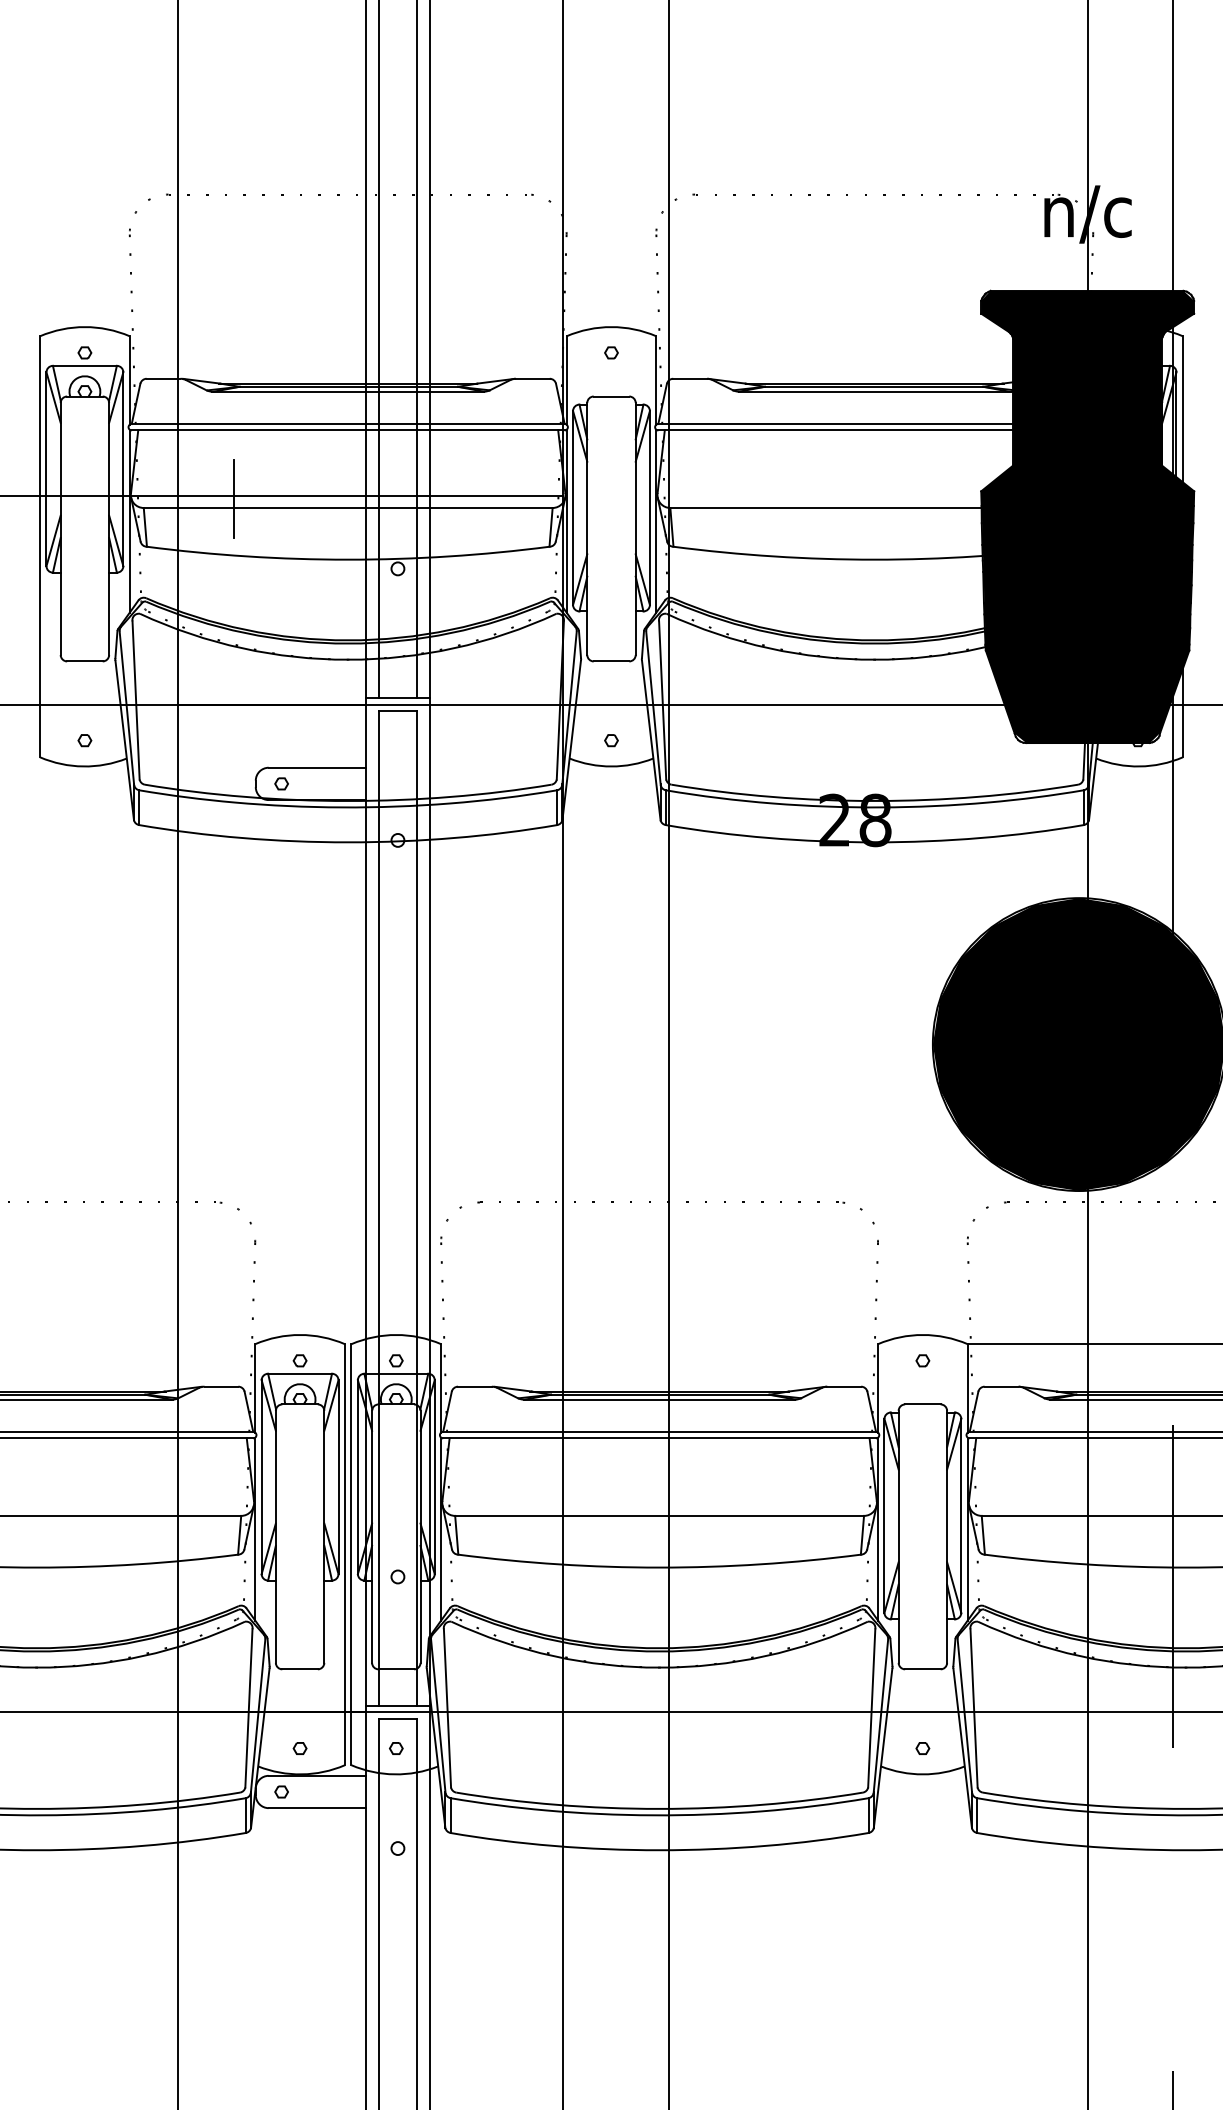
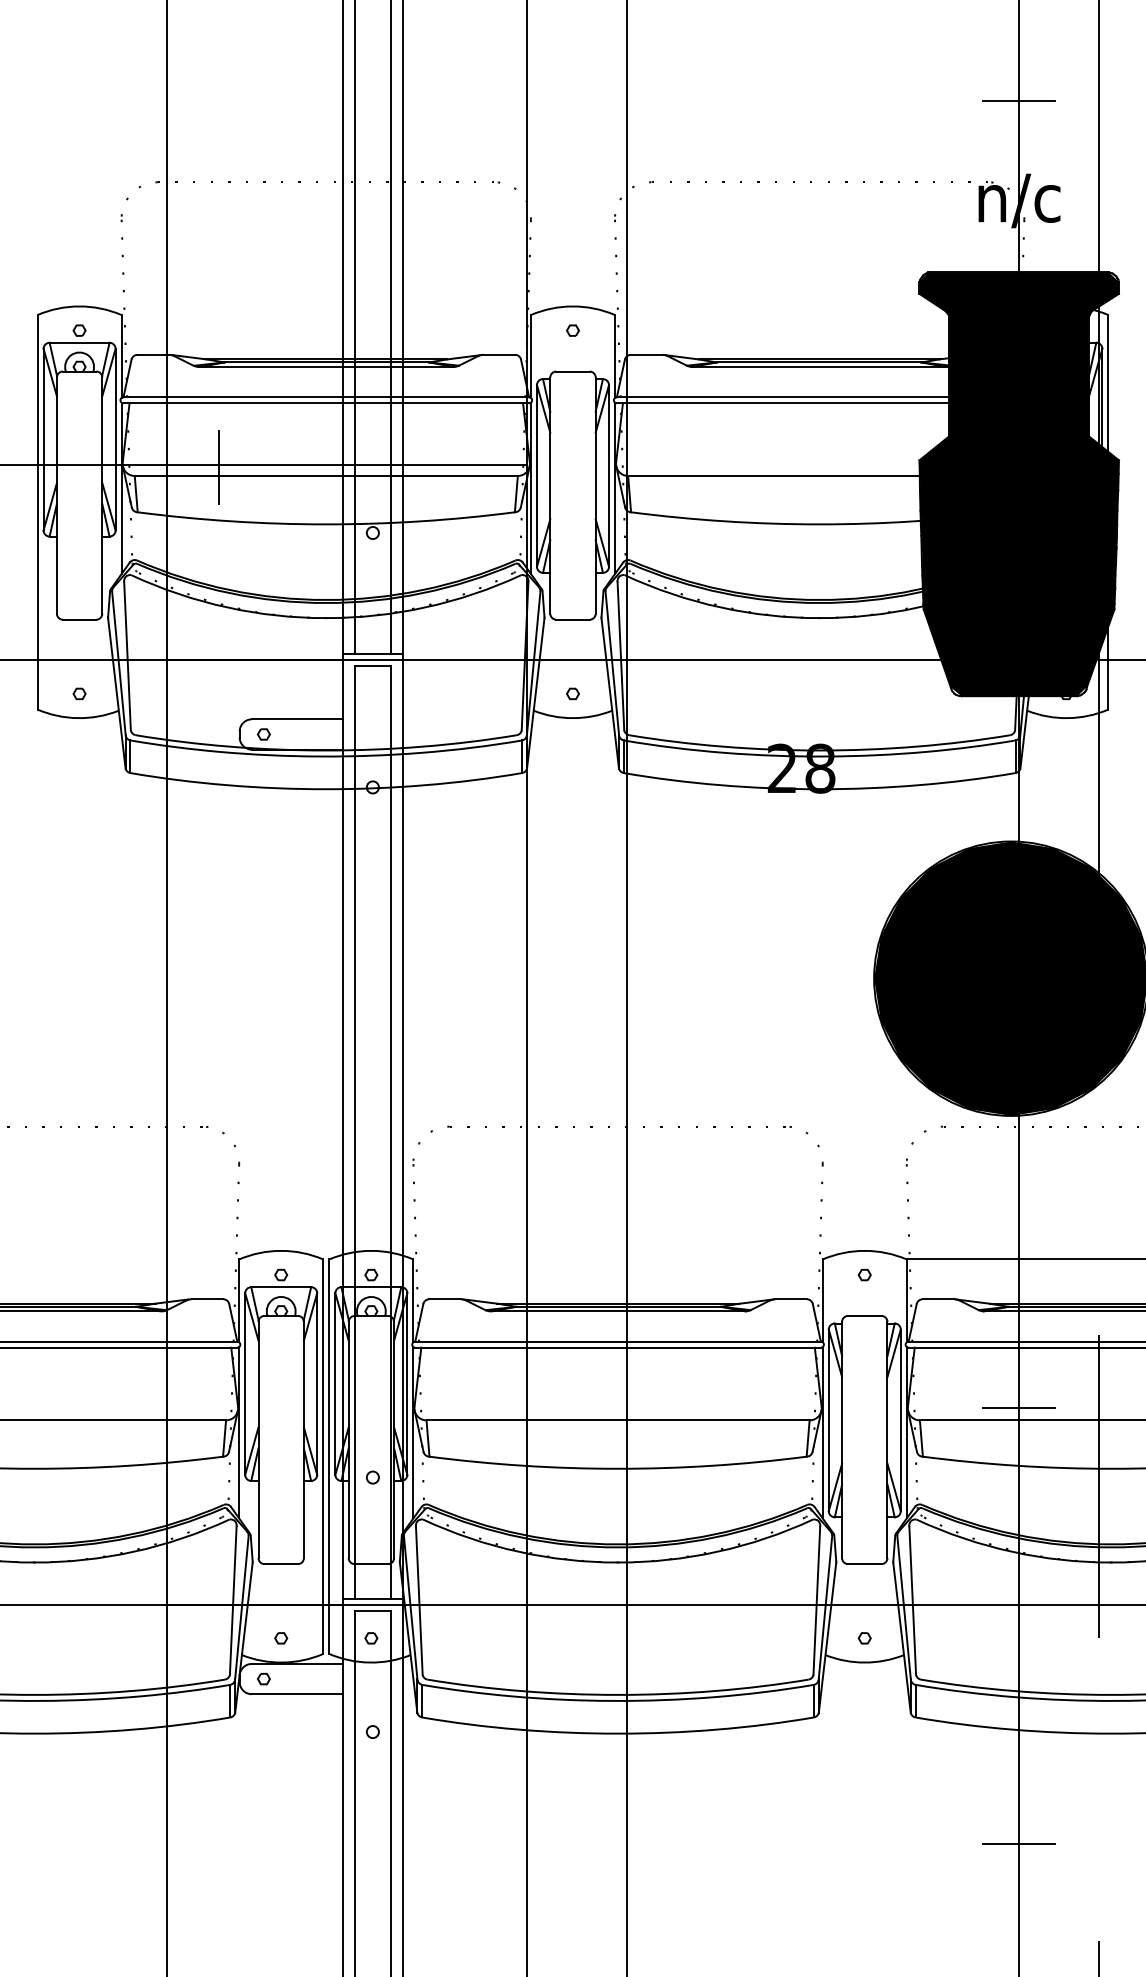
line: (1087, 107) -> (1019, 100), added
line: (1087, 1503) -> (1019, 1408), added
line: (1087, 1968) -> (1019, 1844), added

